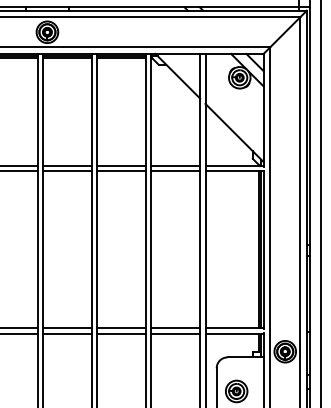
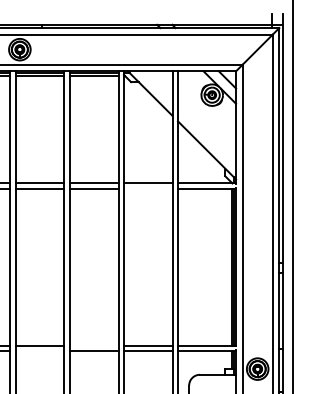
line: (175, 171) -> (147, 188), removed
line: (121, 328) -> (93, 345), removed
line: (67, 333) -> (39, 350), removed

